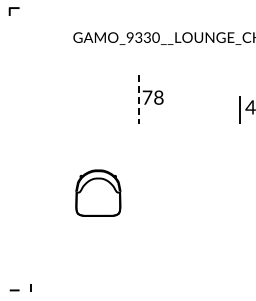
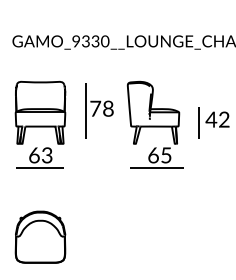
line: (138, 99) -> (85, 110), dashed -> solid
part: (98, 111) -> (40, 124), added
part: (200, 111) -> (155, 124), added
part: (98, 192) -> (40, 236), moved

